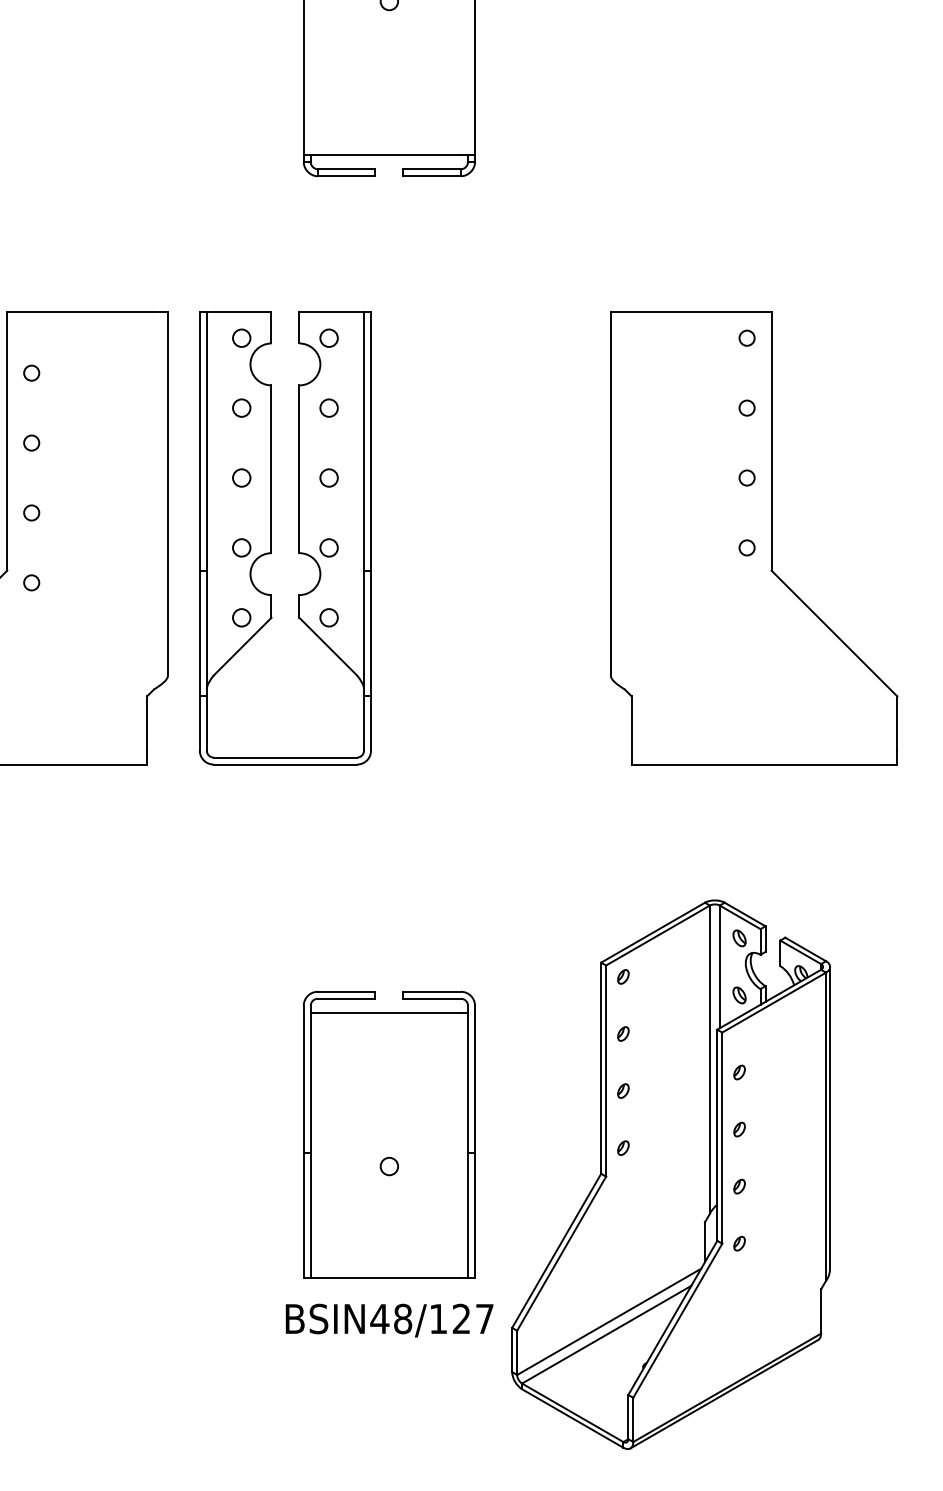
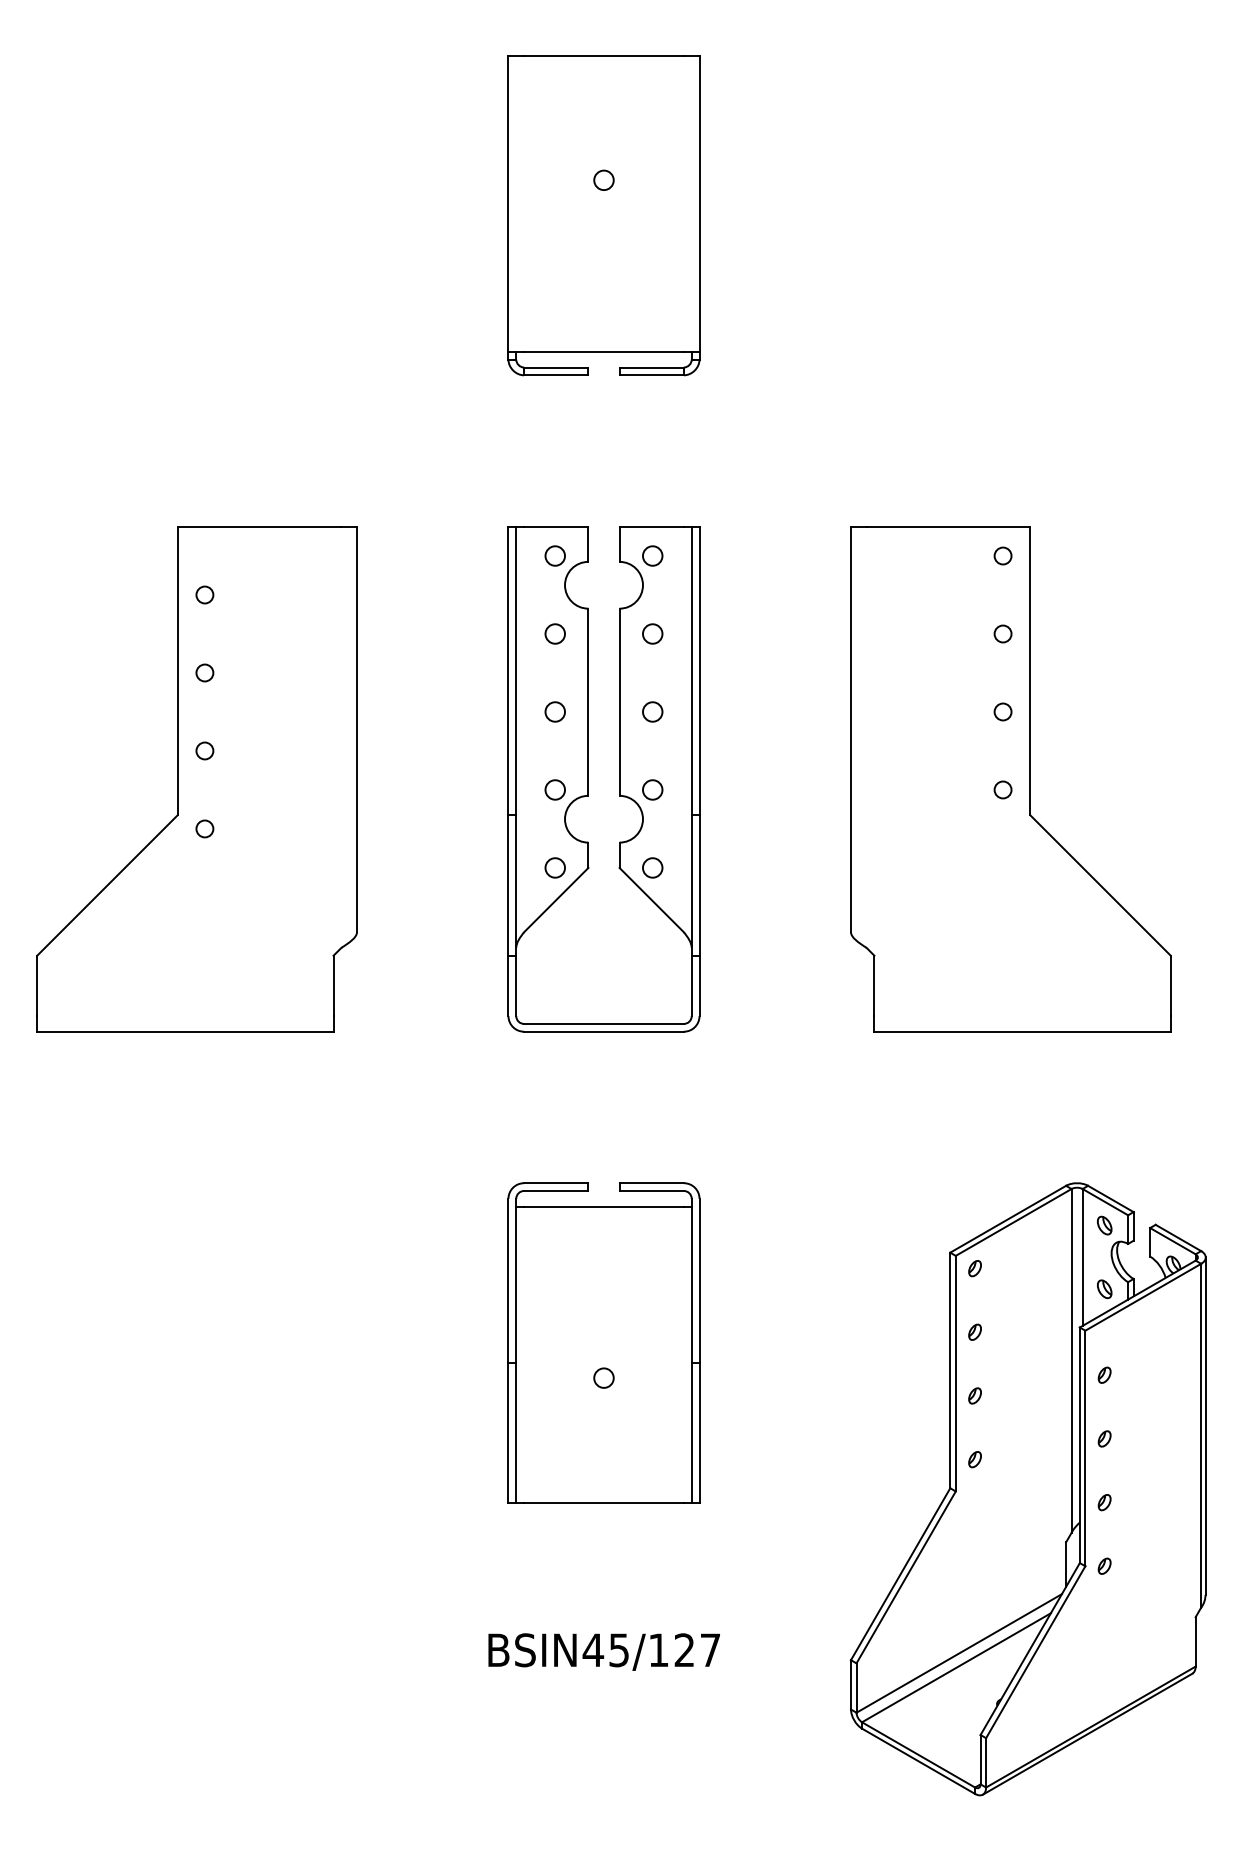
part: (271, 538) -> (588, 779), moved
part: (388, 1134) -> (603, 1342), moved
part: (670, 1174) -> (1027, 1489), moved
text: (403, 1319) -> (619, 1650), BSIN48/127 -> BSIN45/127

